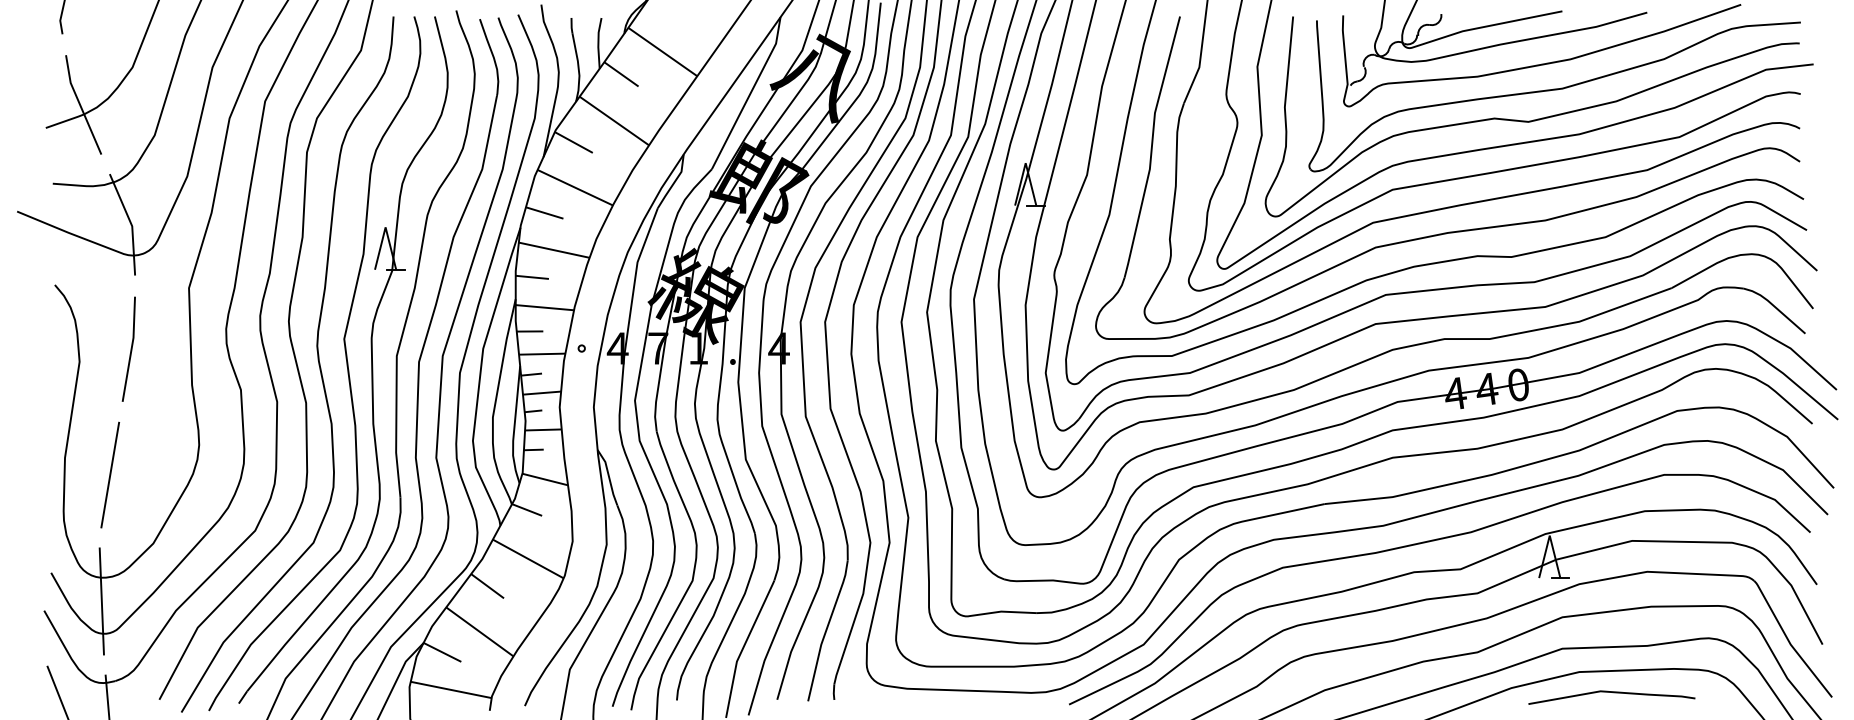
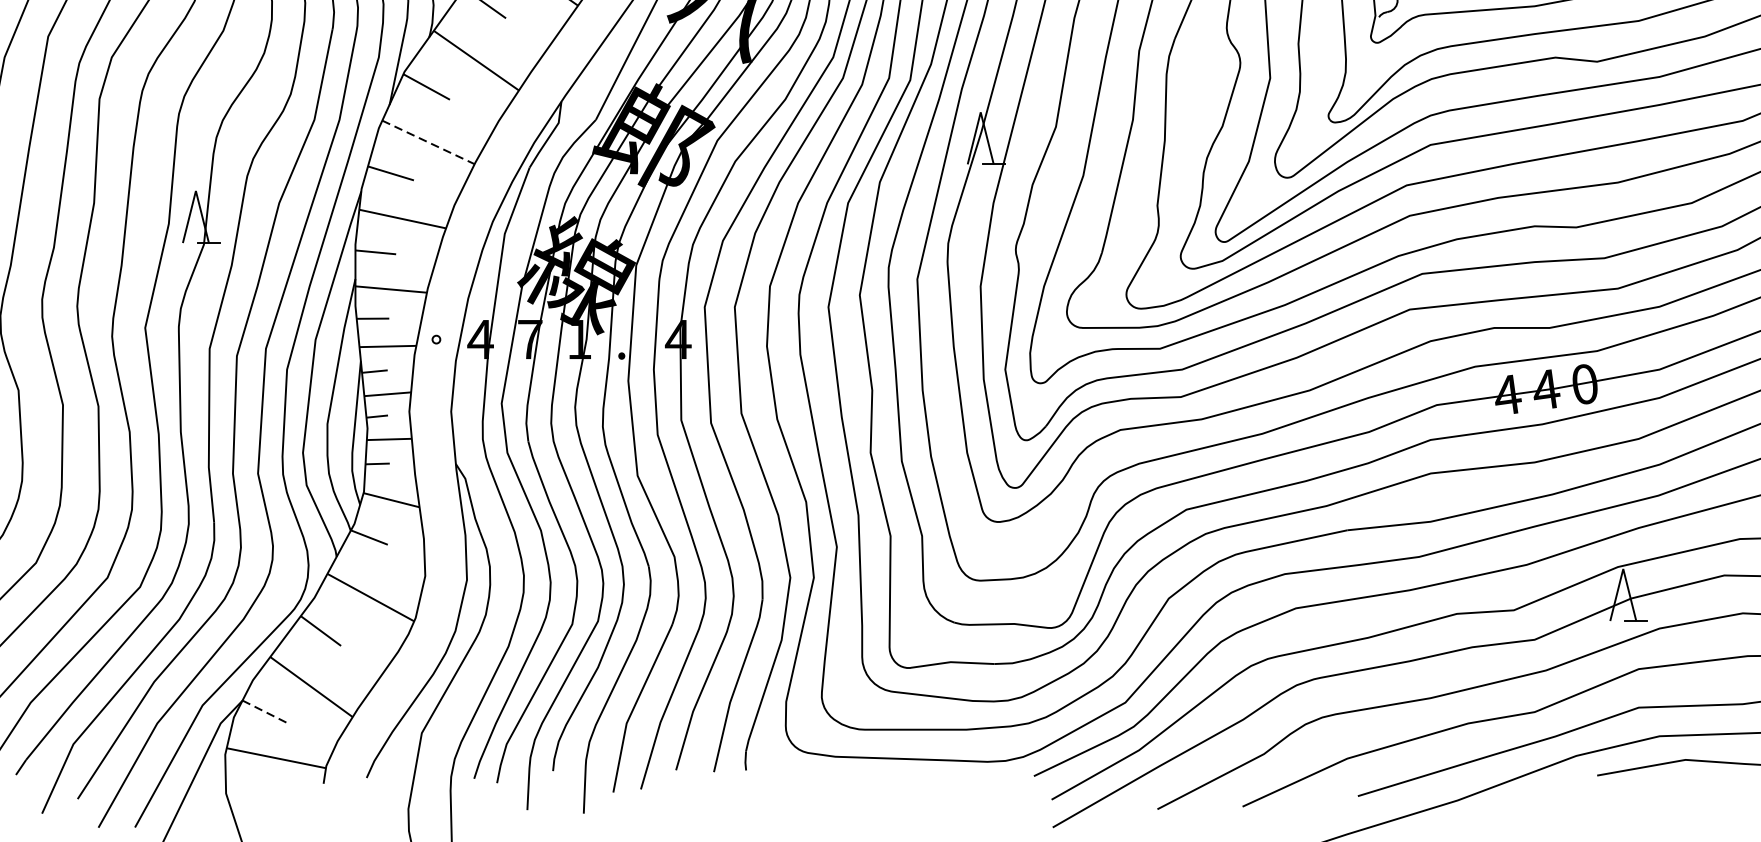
line: (575, 187) -> (428, 142), solid -> dashed
line: (442, 652) -> (265, 712), solid -> dashed

